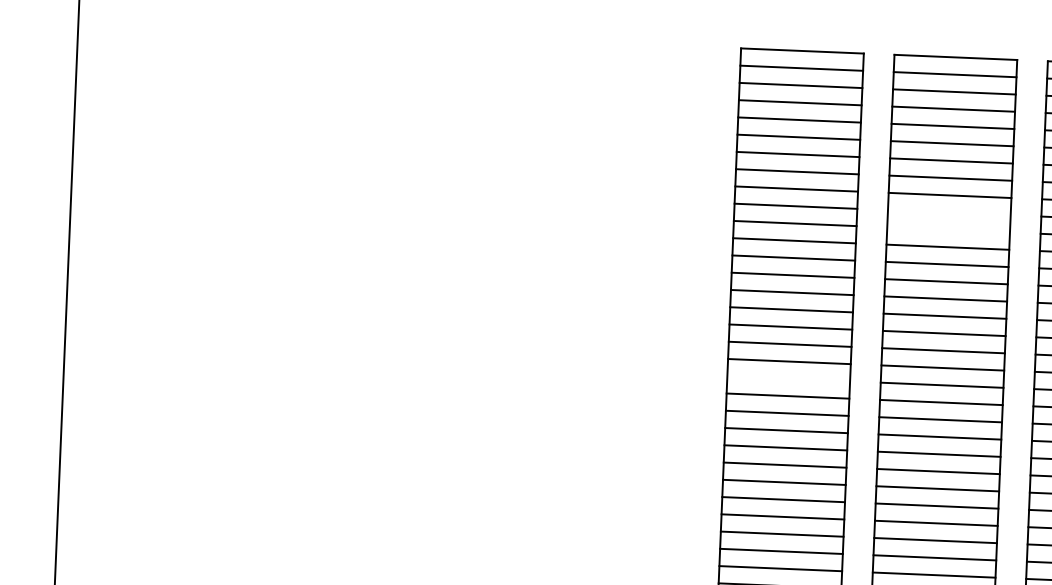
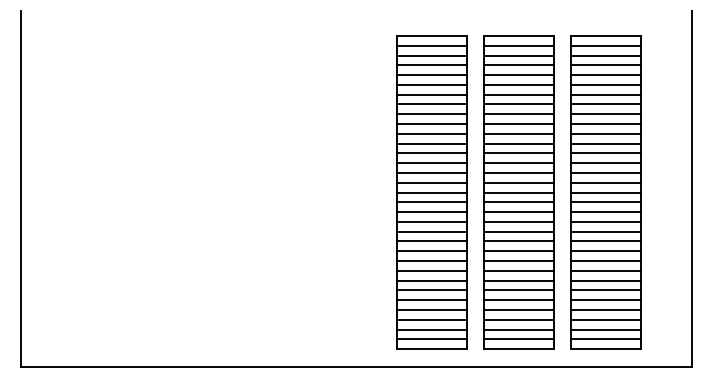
line: (948, 213) -> (518, 124), added
line: (948, 229) -> (518, 133), added
line: (788, 378) -> (431, 221), added

